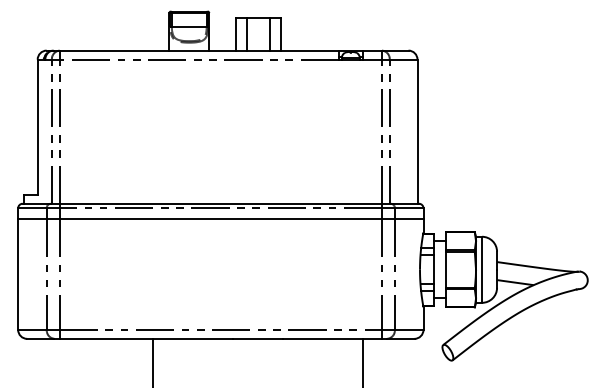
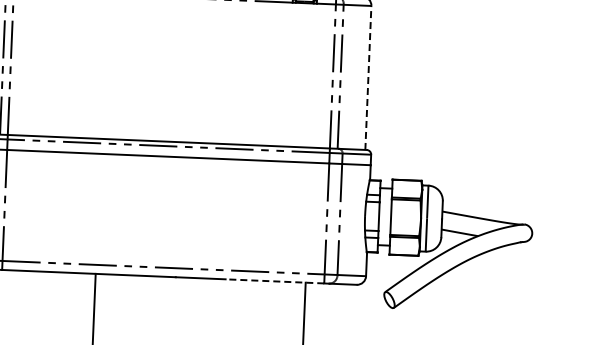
line: (417, 131) -> (368, 77), solid -> dashed
line: (332, 338) -> (274, 281), solid -> dashed

